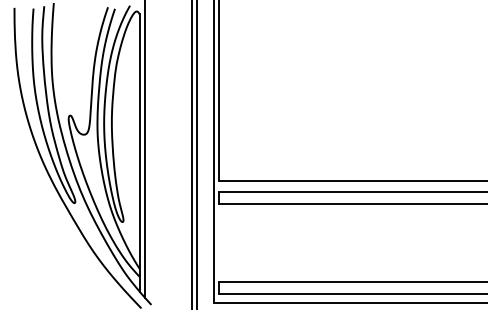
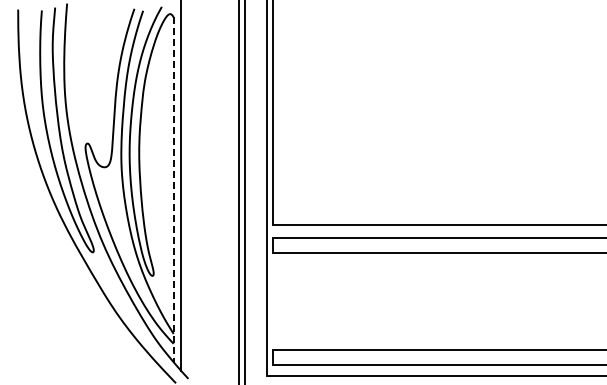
line: (139, 153) -> (173, 190), solid -> dashed

